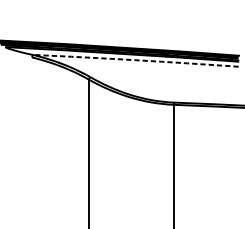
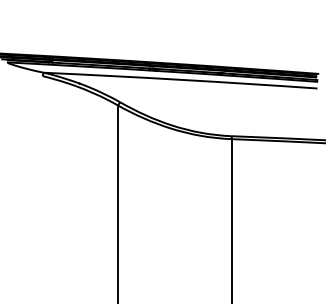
arc: (135, 59) -> (180, 79), dashed -> solid

